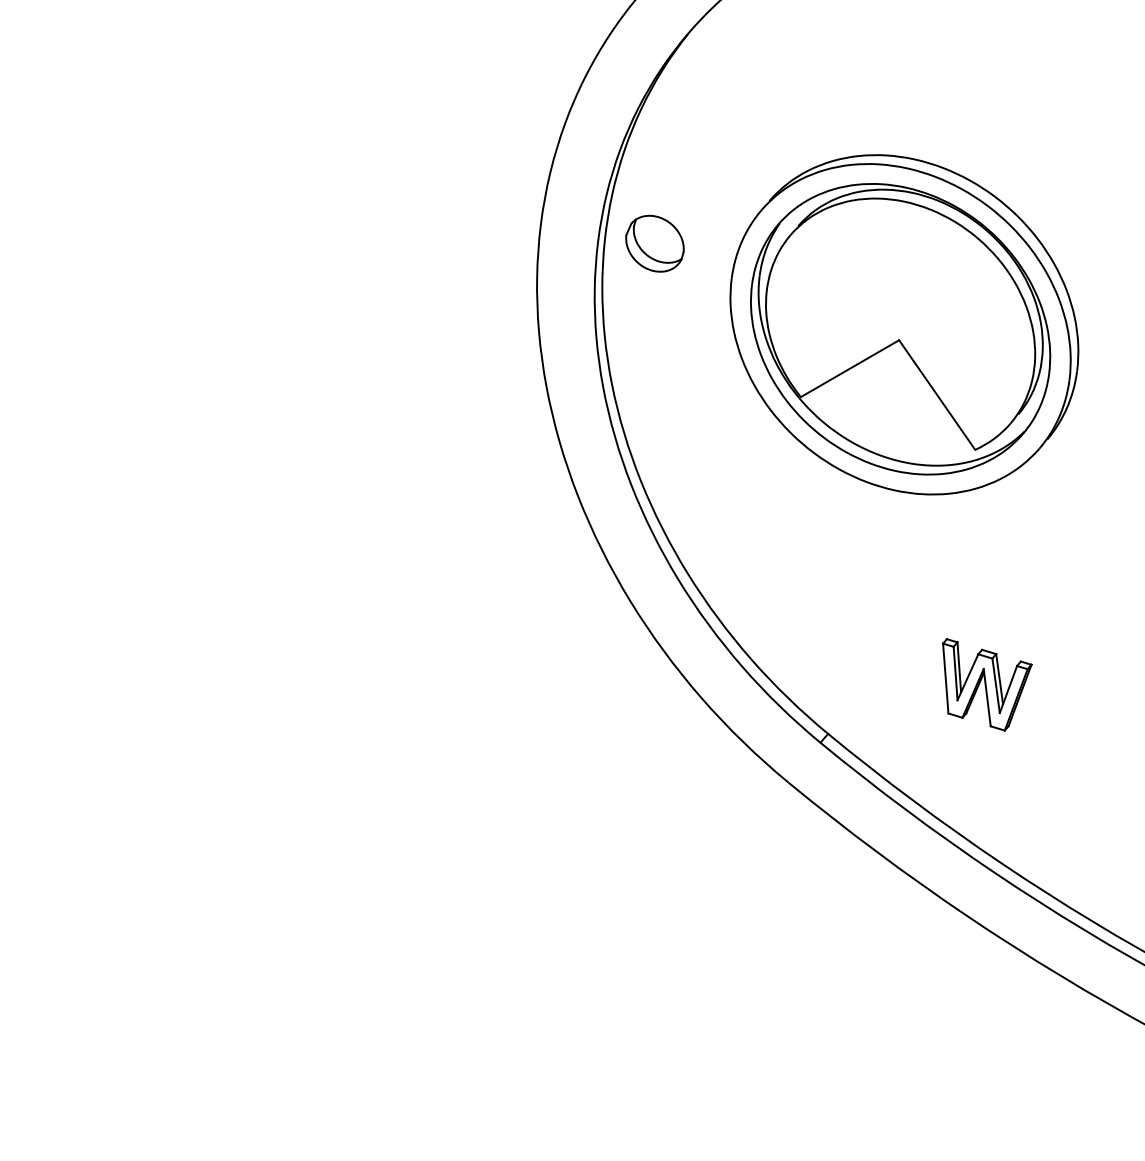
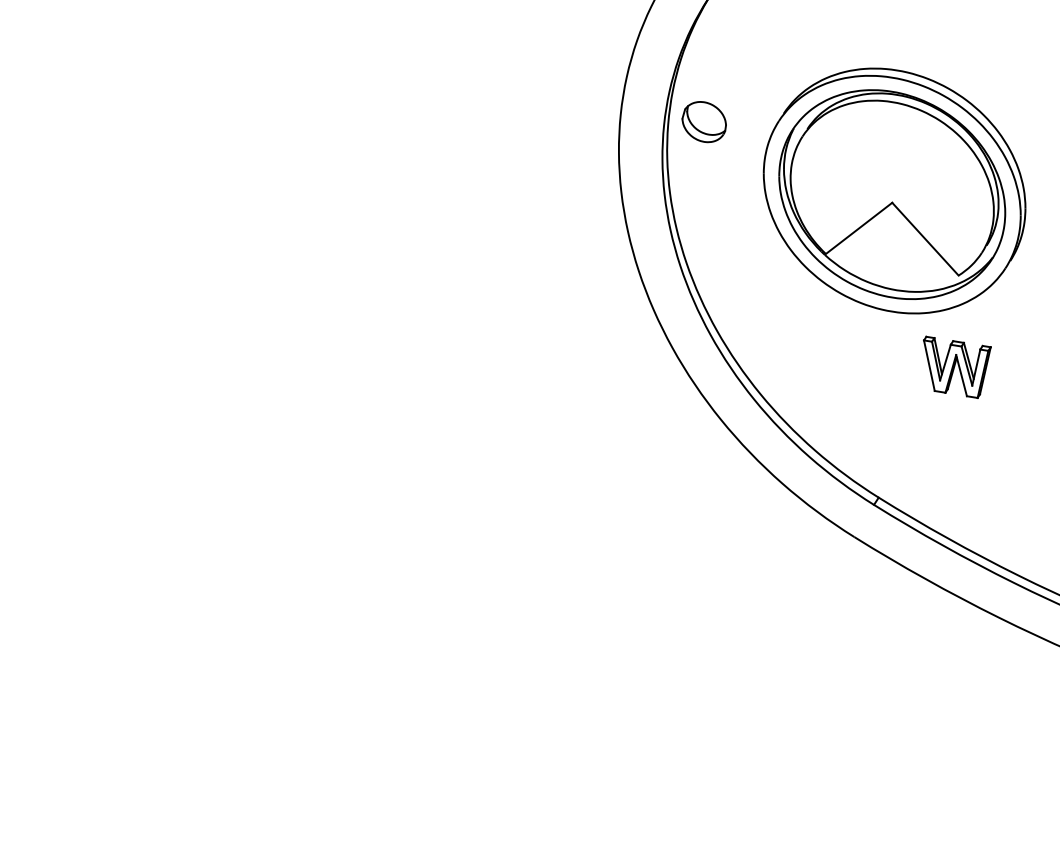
part: (653, 244) -> (703, 122), moved
part: (983, 684) -> (957, 366), moved

